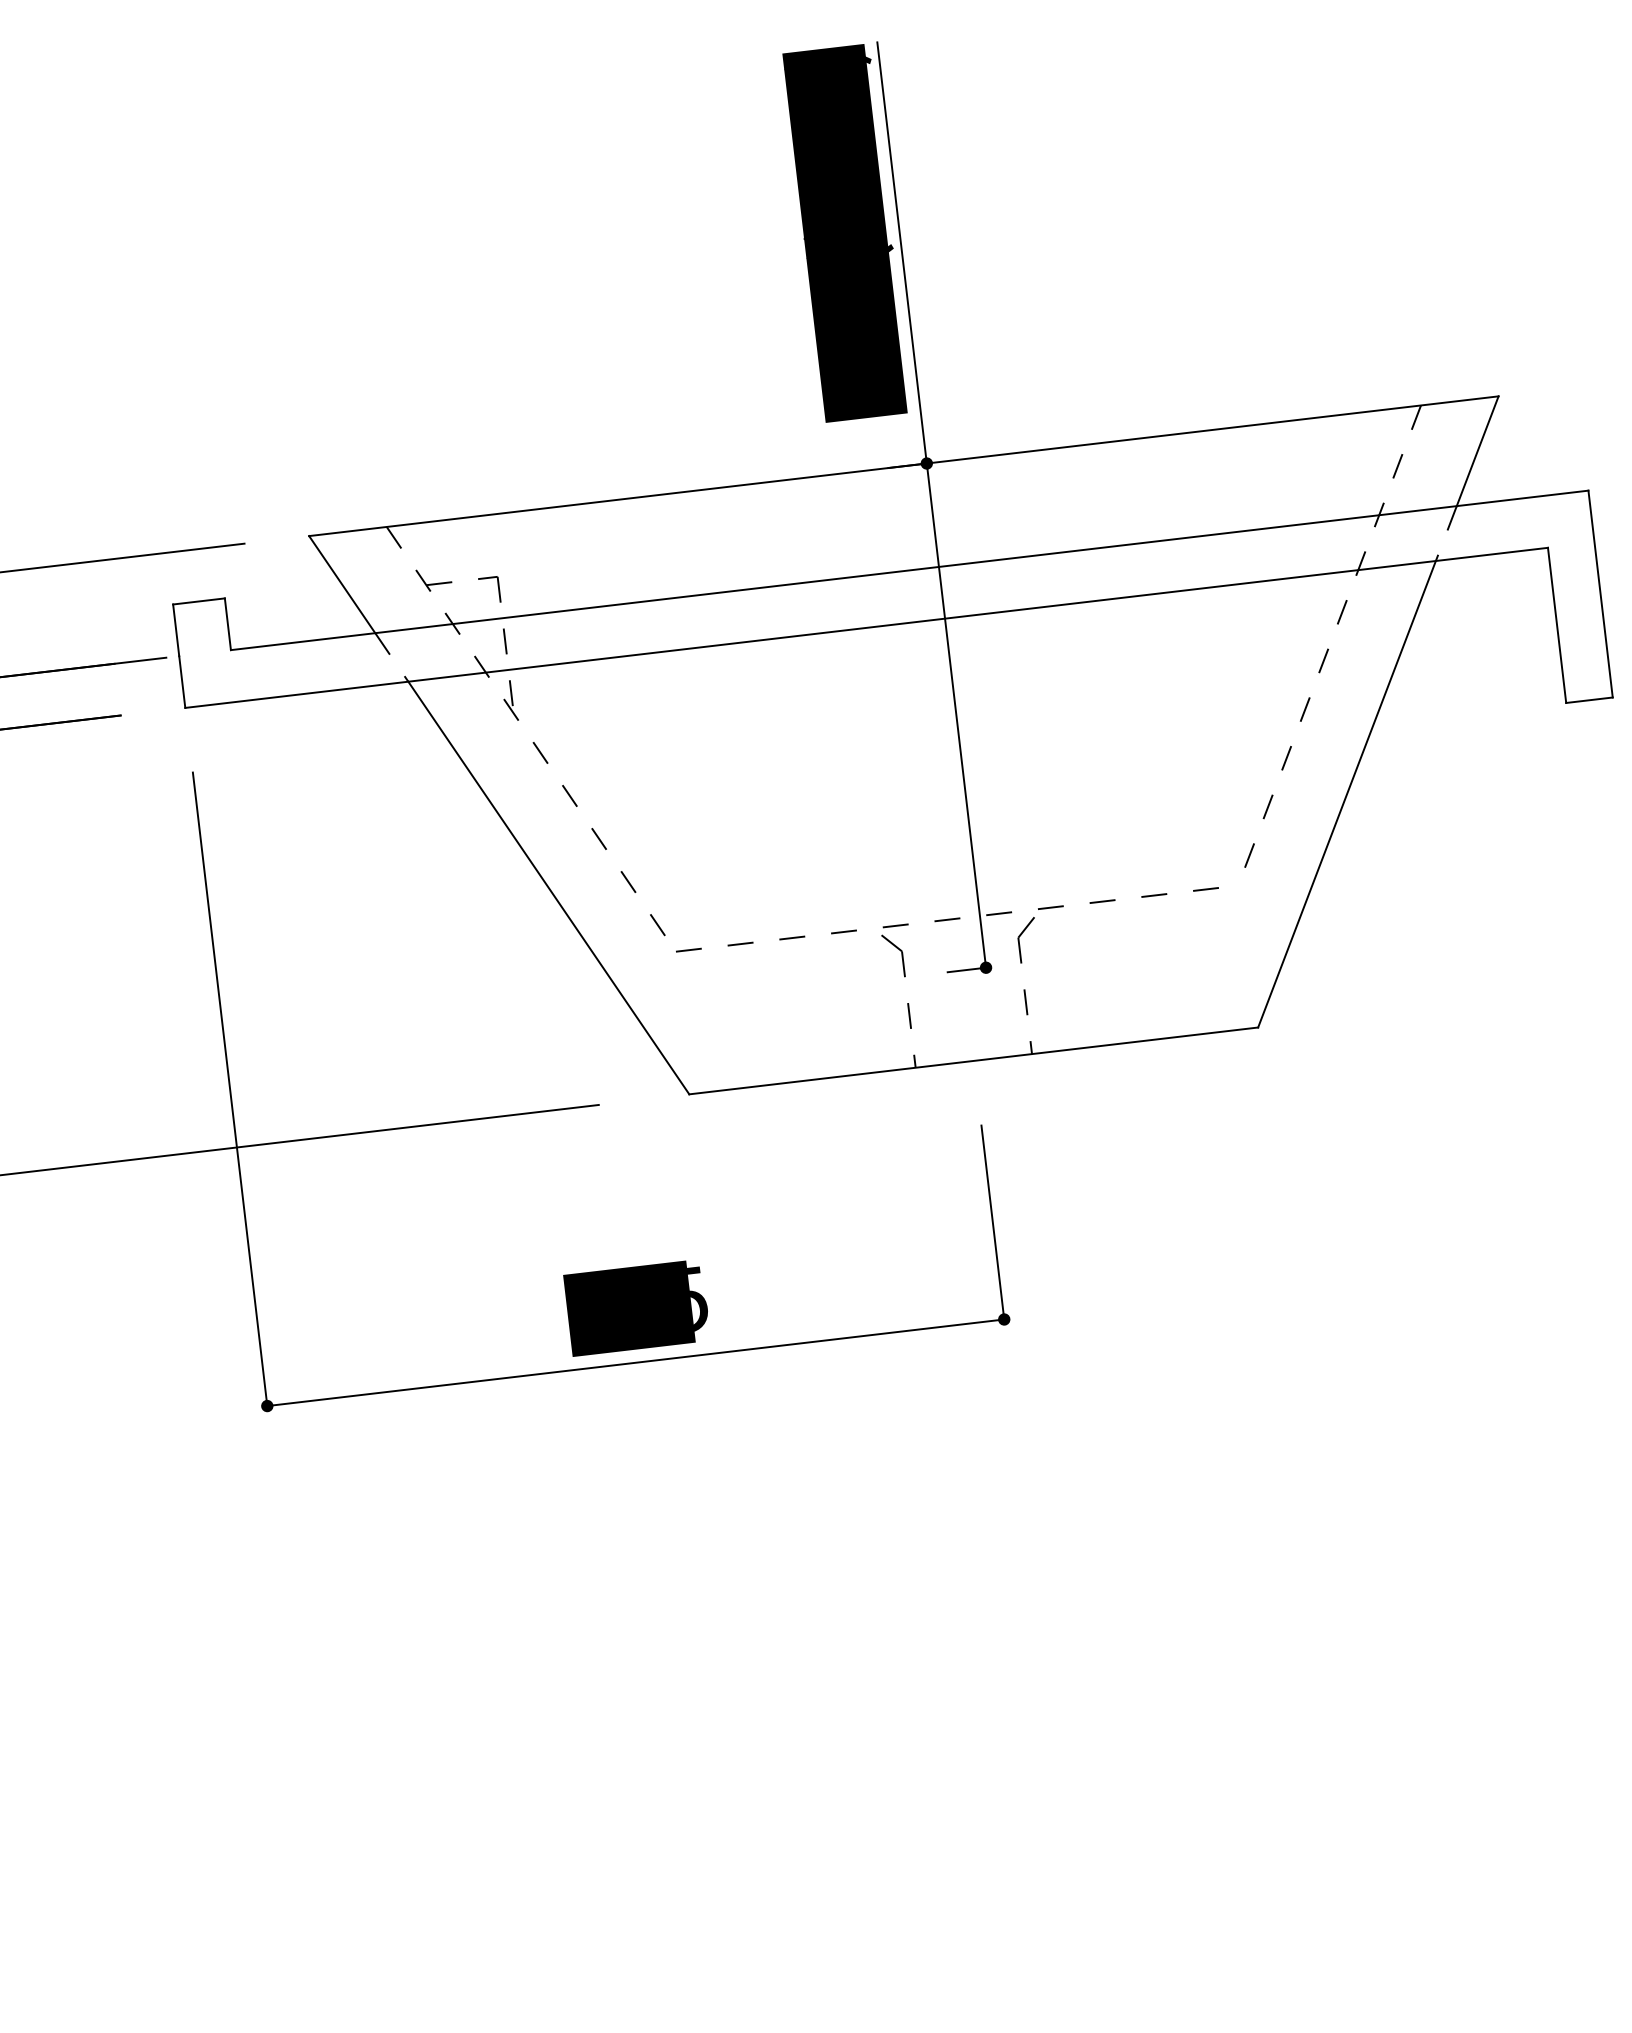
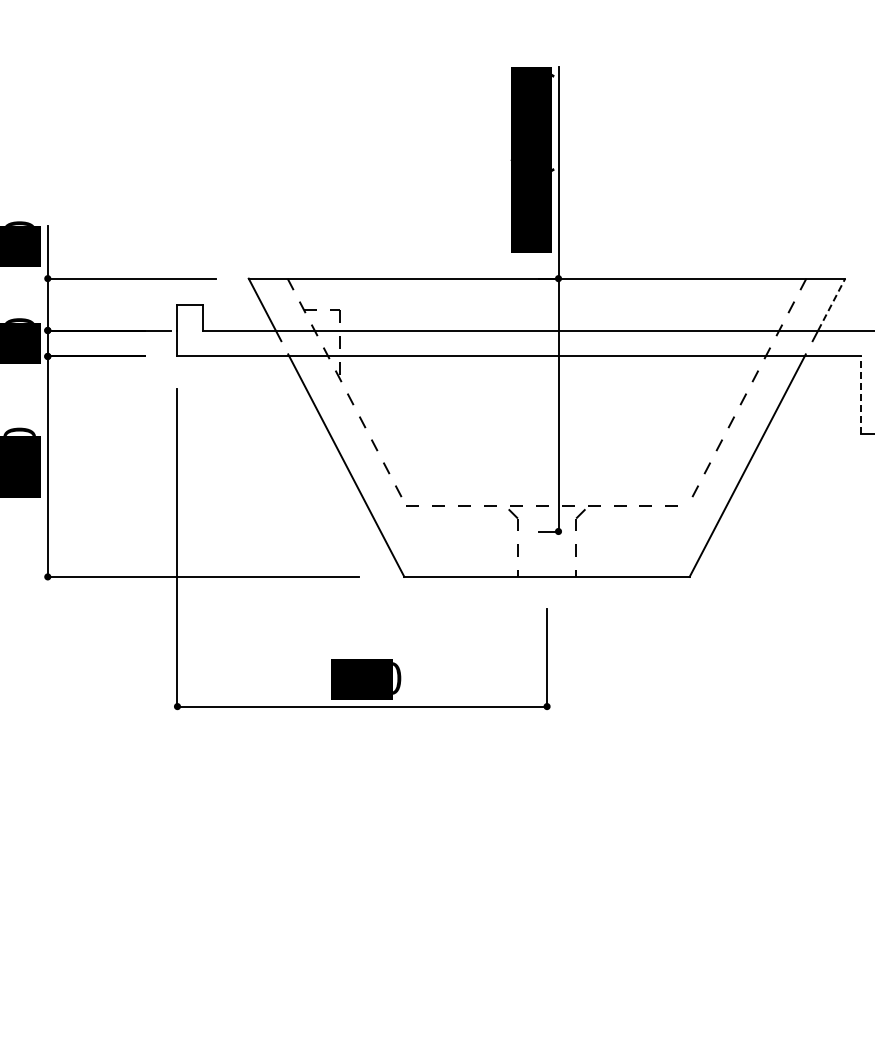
line: (1477, 451) -> (831, 304), solid -> dashed
line: (1556, 625) -> (860, 395), solid -> dashed
text: (699, 1298) -> (397, 678), 285 -> 280

